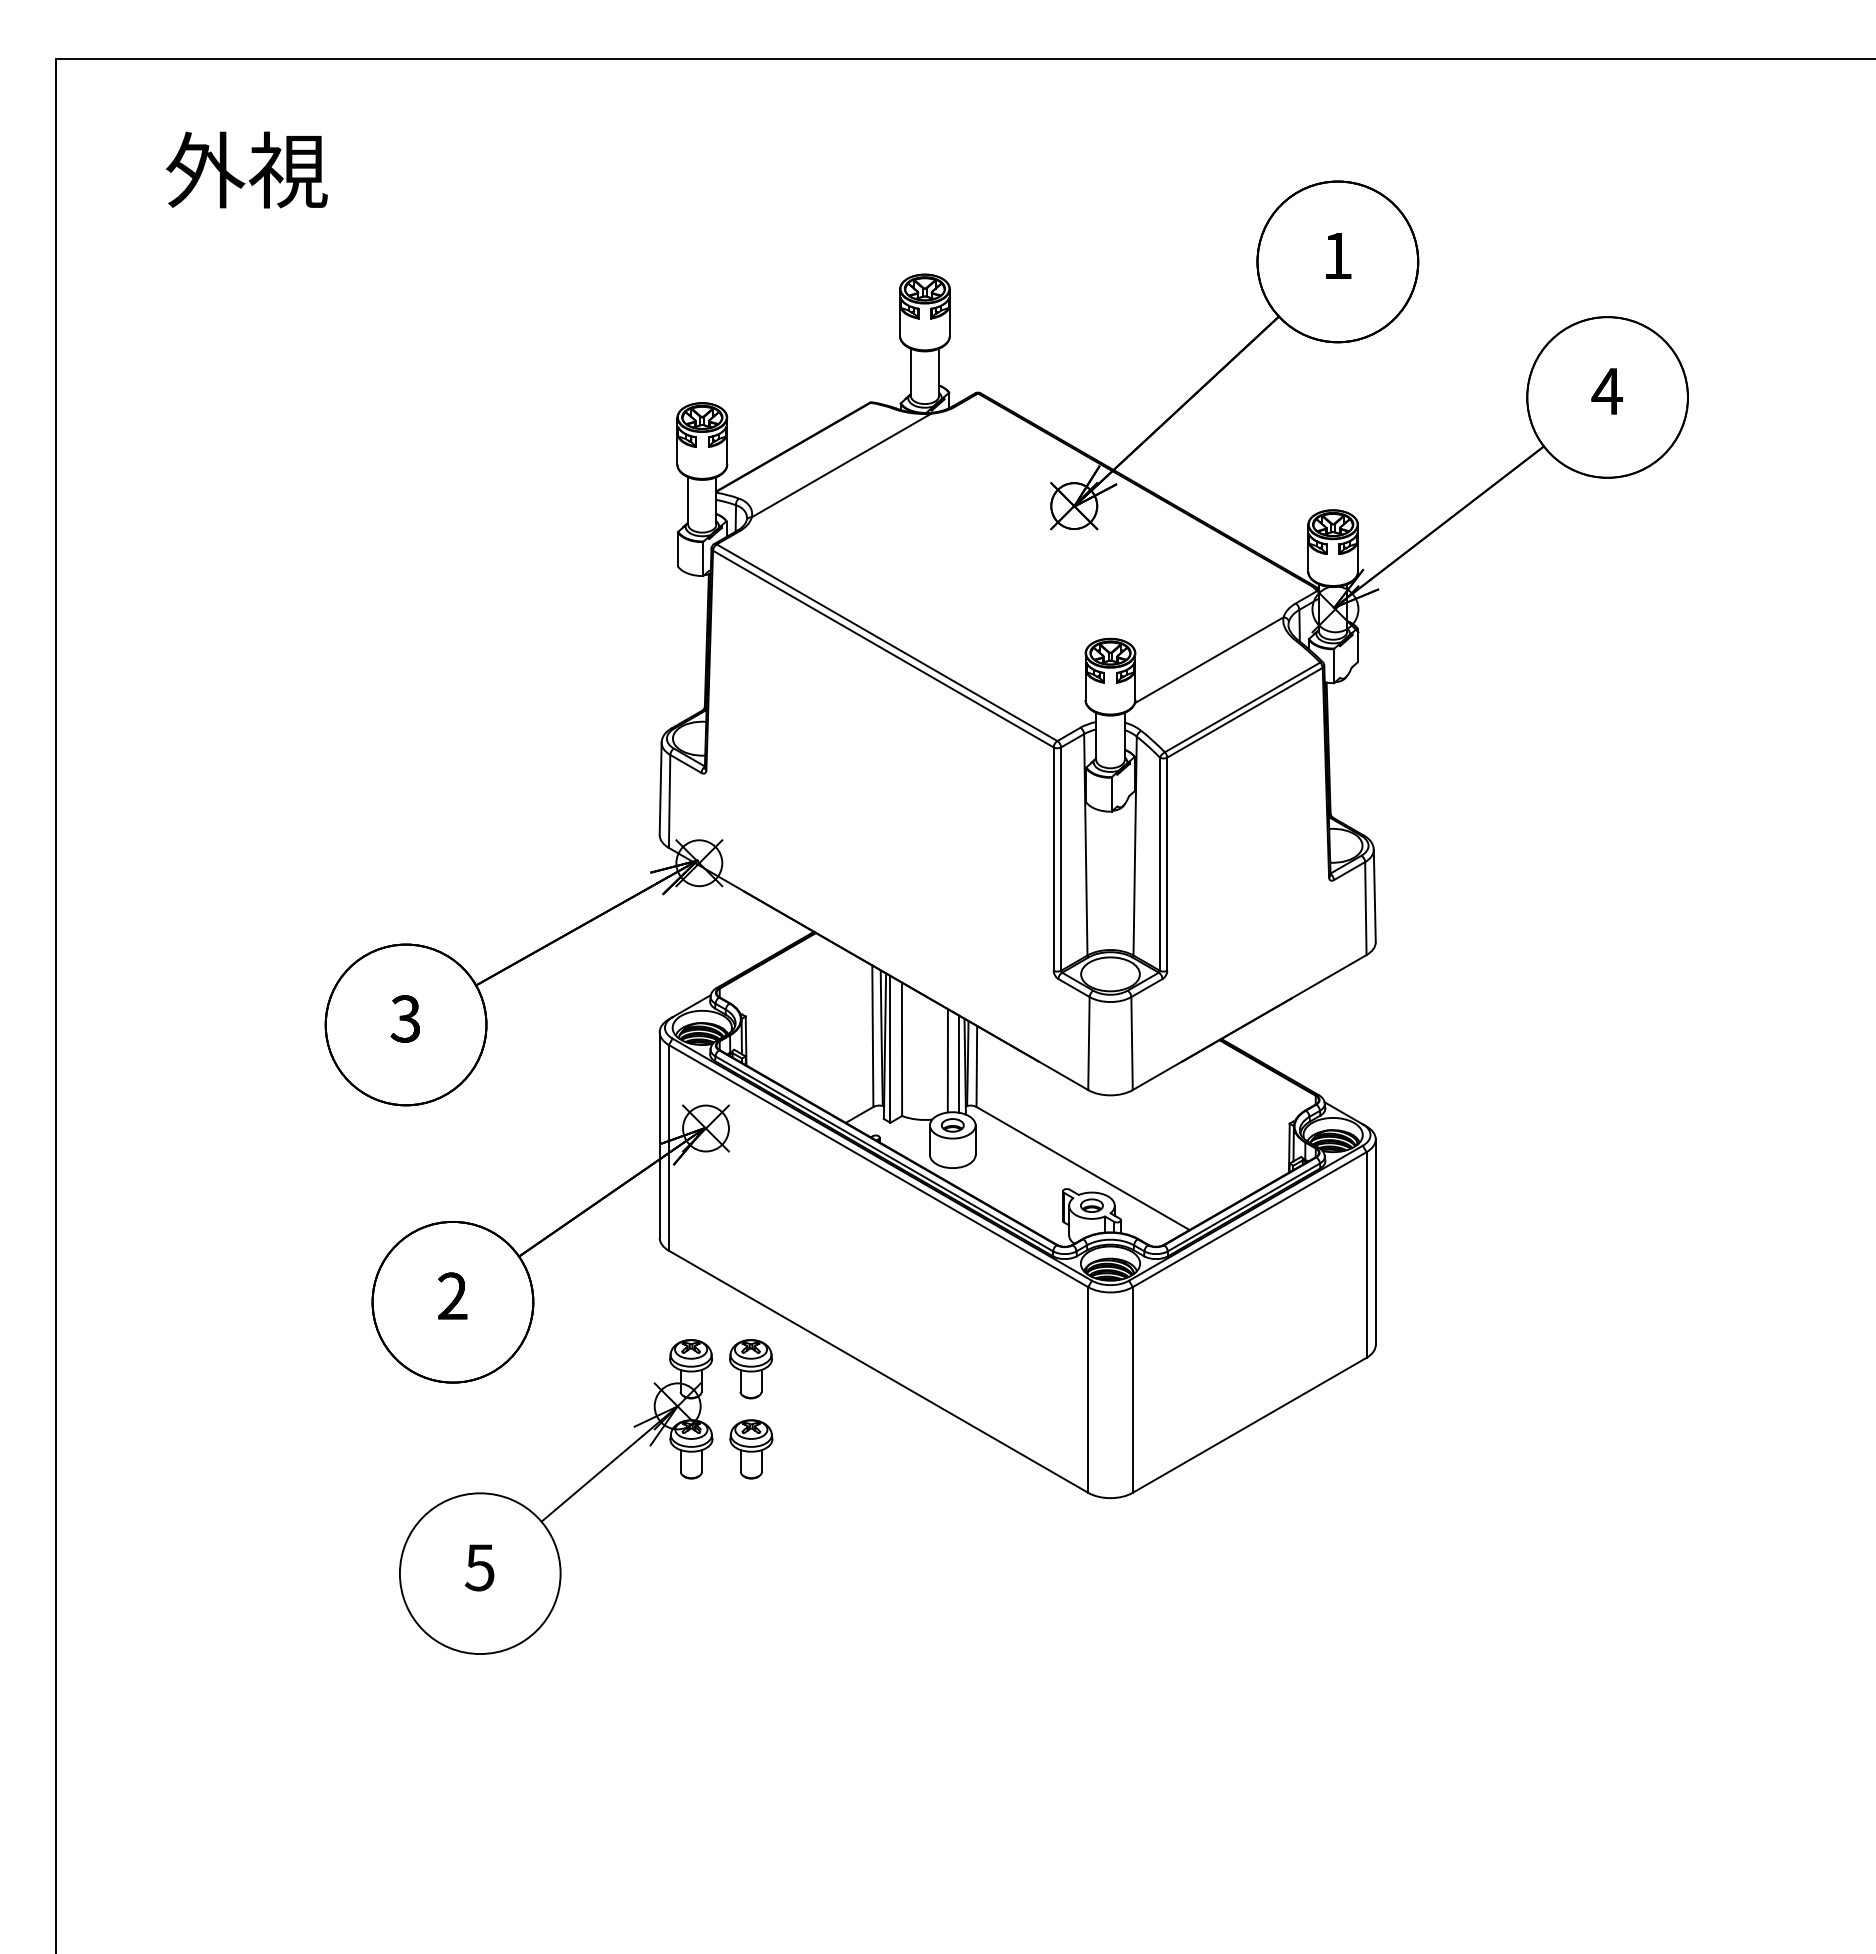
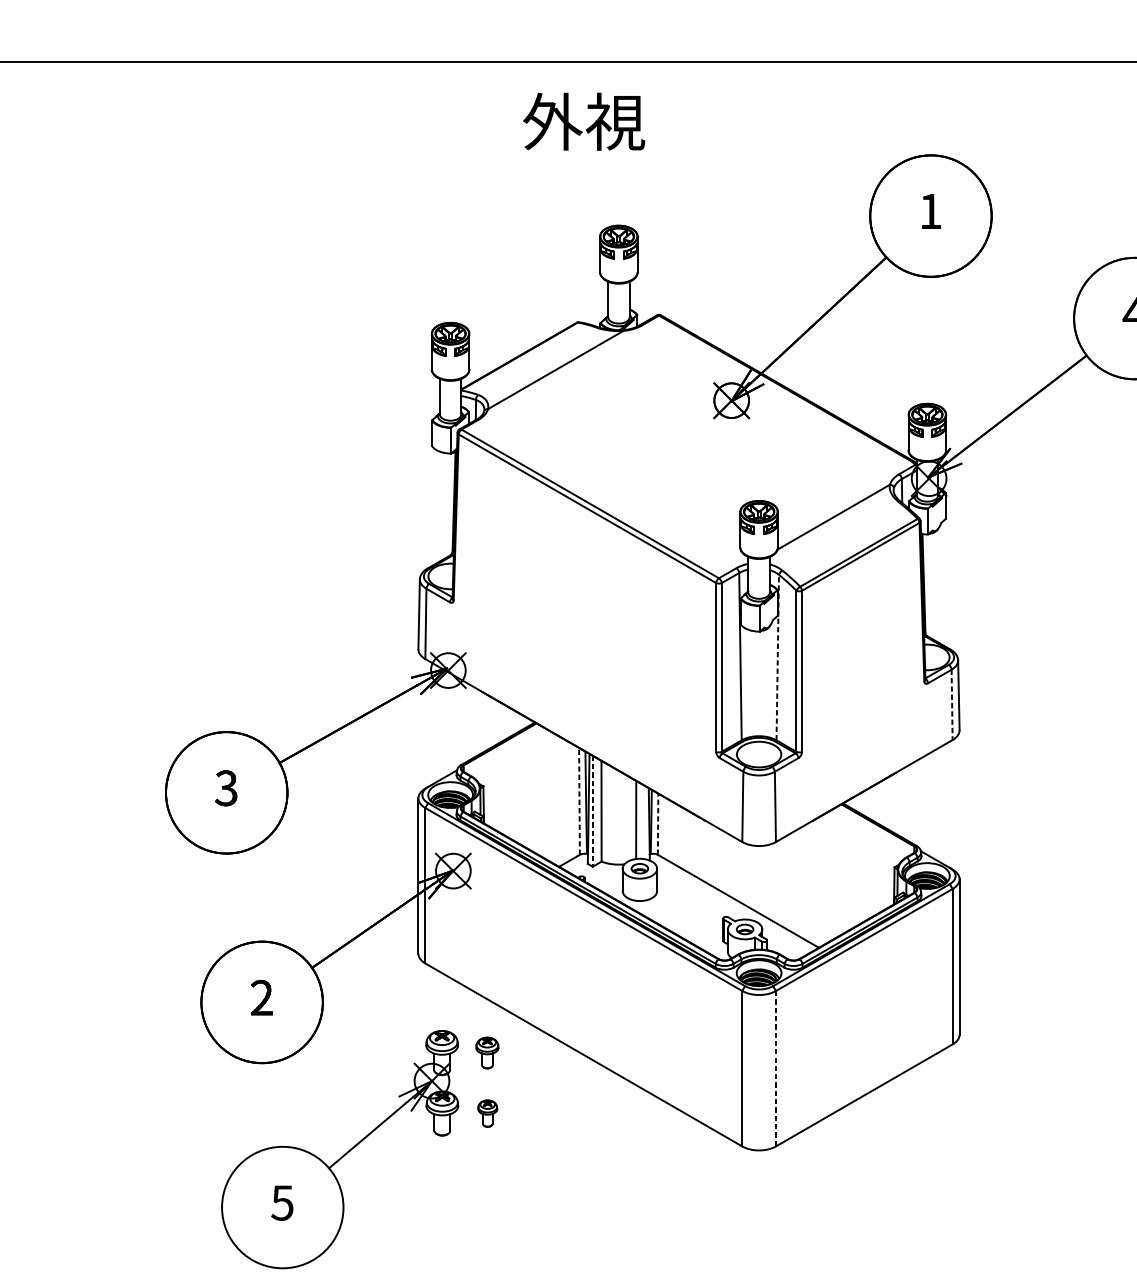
text: (246, 169) -> (583, 121), moved
line: (1135, 845) -> (778, 657), solid -> dashed
line: (1365, 908) -> (951, 704), solid -> dashed
line: (872, 1036) -> (579, 801), solid -> dashed
line: (890, 1049) -> (592, 811), solid -> dashed
line: (959, 1063) -> (644, 821), removed
line: (976, 1066) -> (657, 824), solid -> dashed
part: (750, 1369) -> (487, 1053), size x0.7
line: (1132, 1390) -> (775, 1069), solid -> dashed
part: (751, 1449) -> (487, 1113), size x0.6

